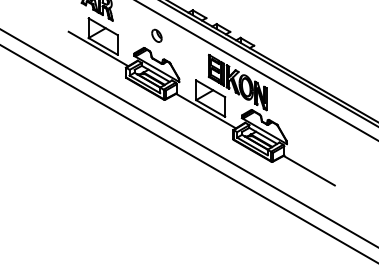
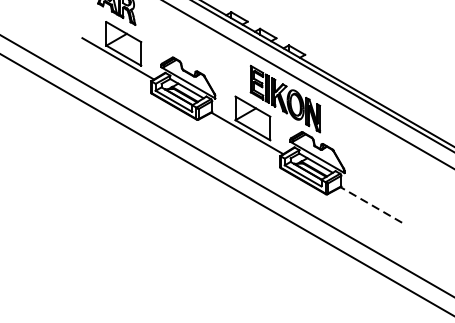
part: (156, 35) -> (187, 42), removed
line: (309, 170) -> (371, 204), solid -> dashed

